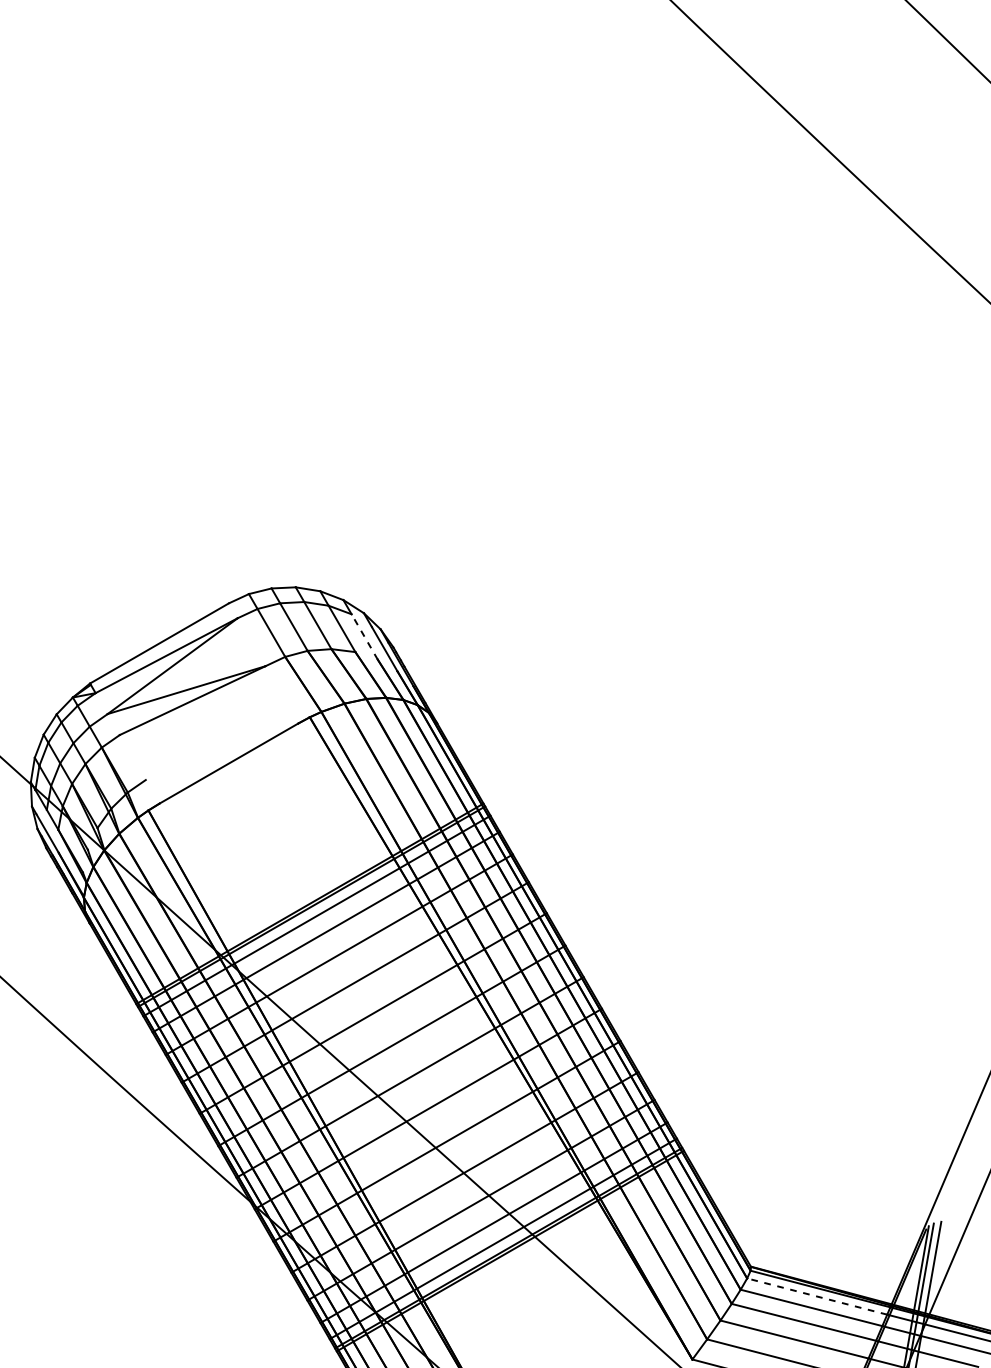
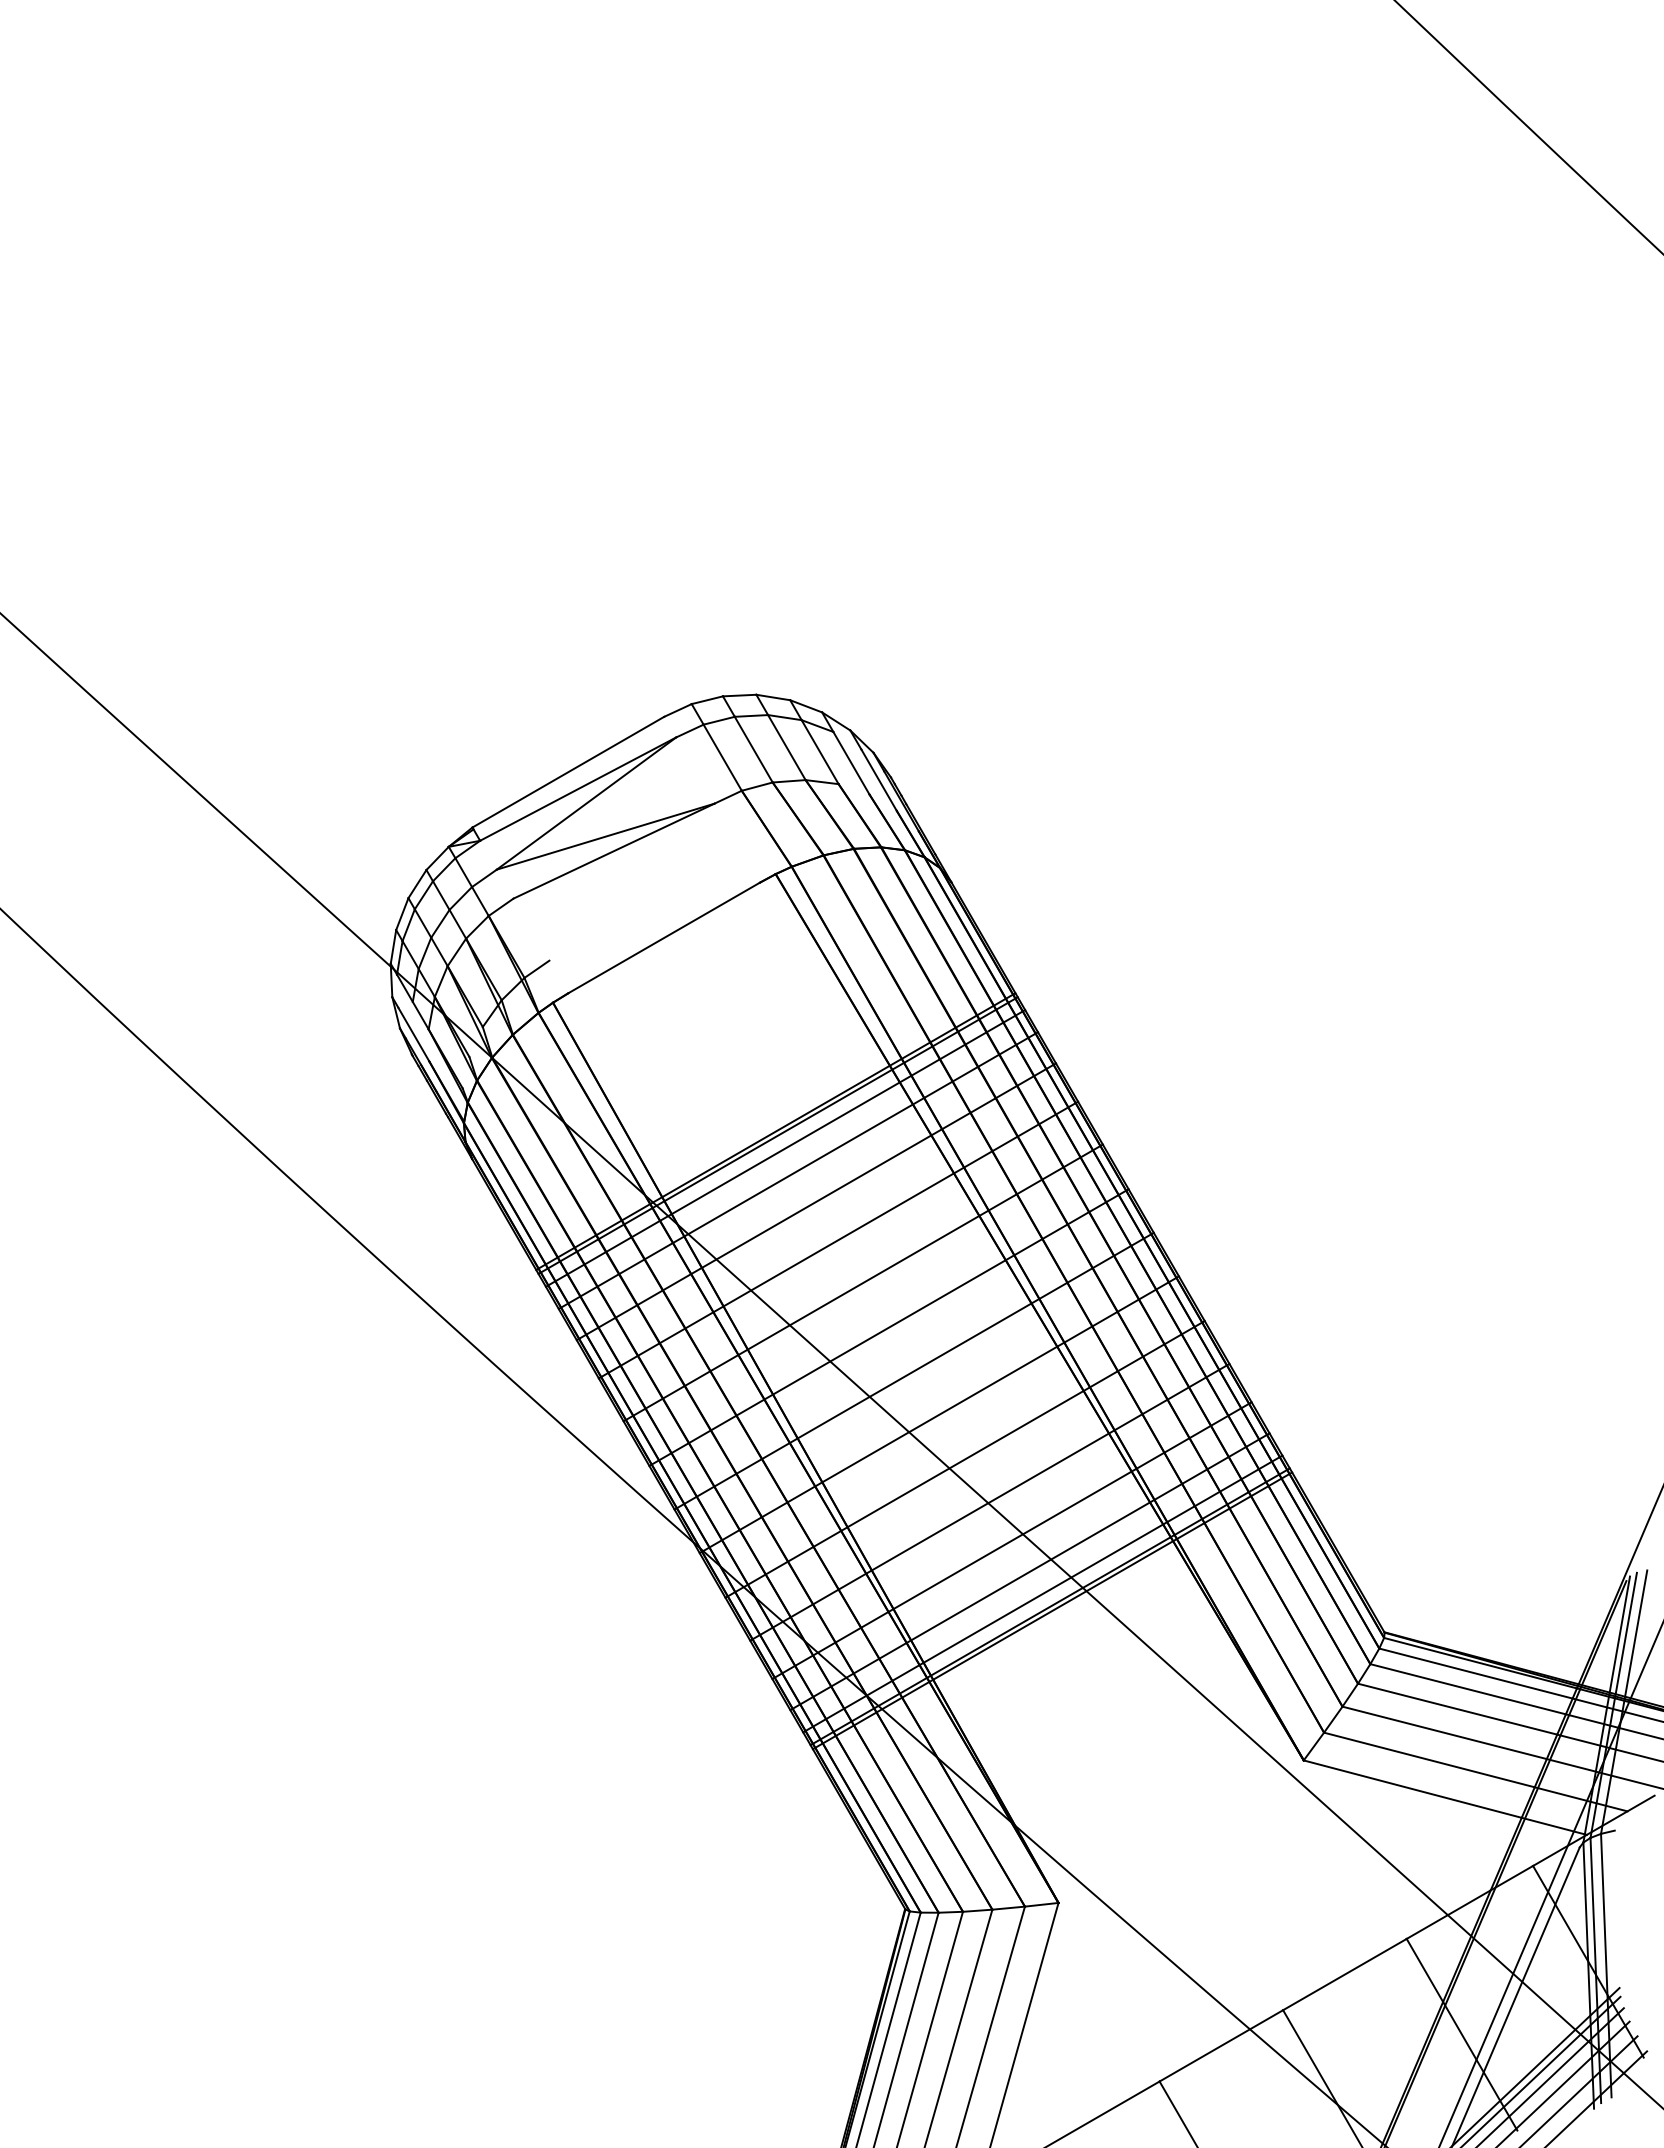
line: (364, 636) -> (851, 762), dashed -> solid
line: (816, 1296) -> (1475, 1673), dashed -> solid

